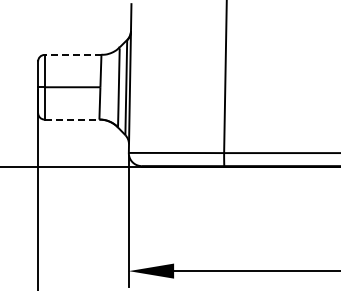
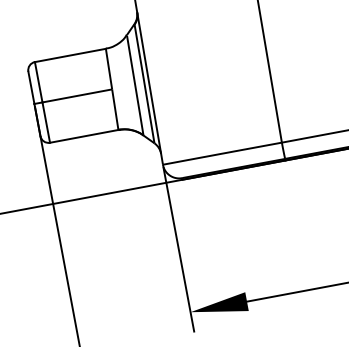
line: (72, 54) -> (69, 55), dashed -> solid
line: (72, 119) -> (84, 136), dashed -> solid

